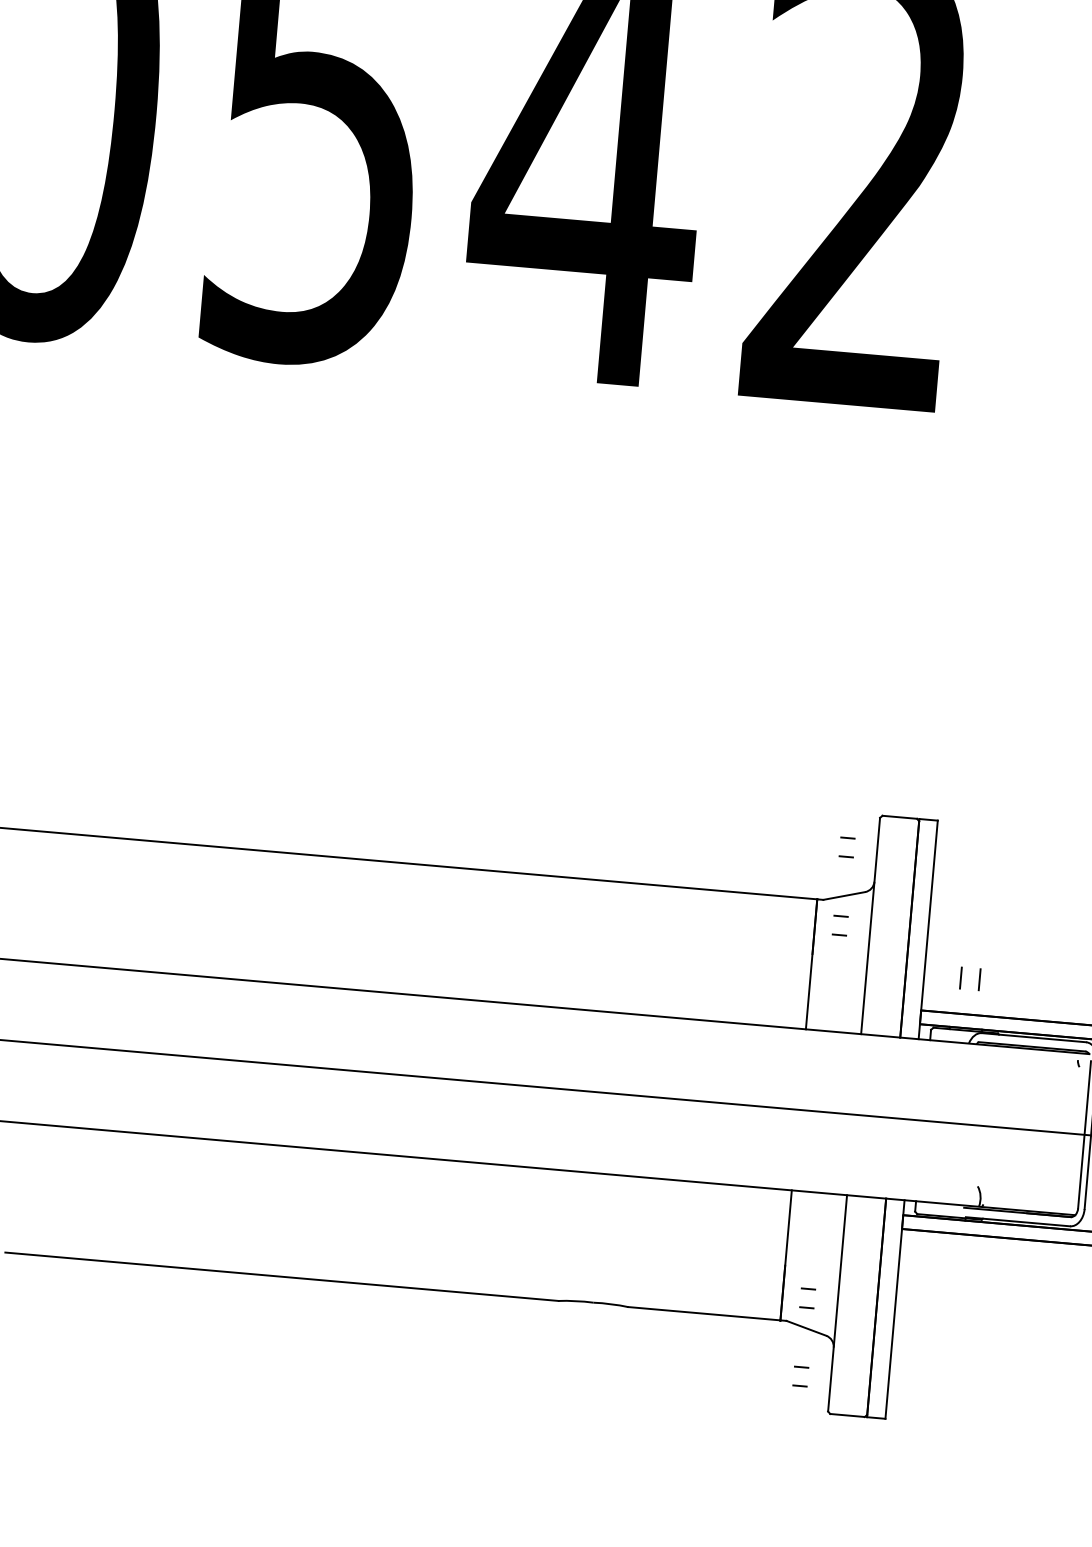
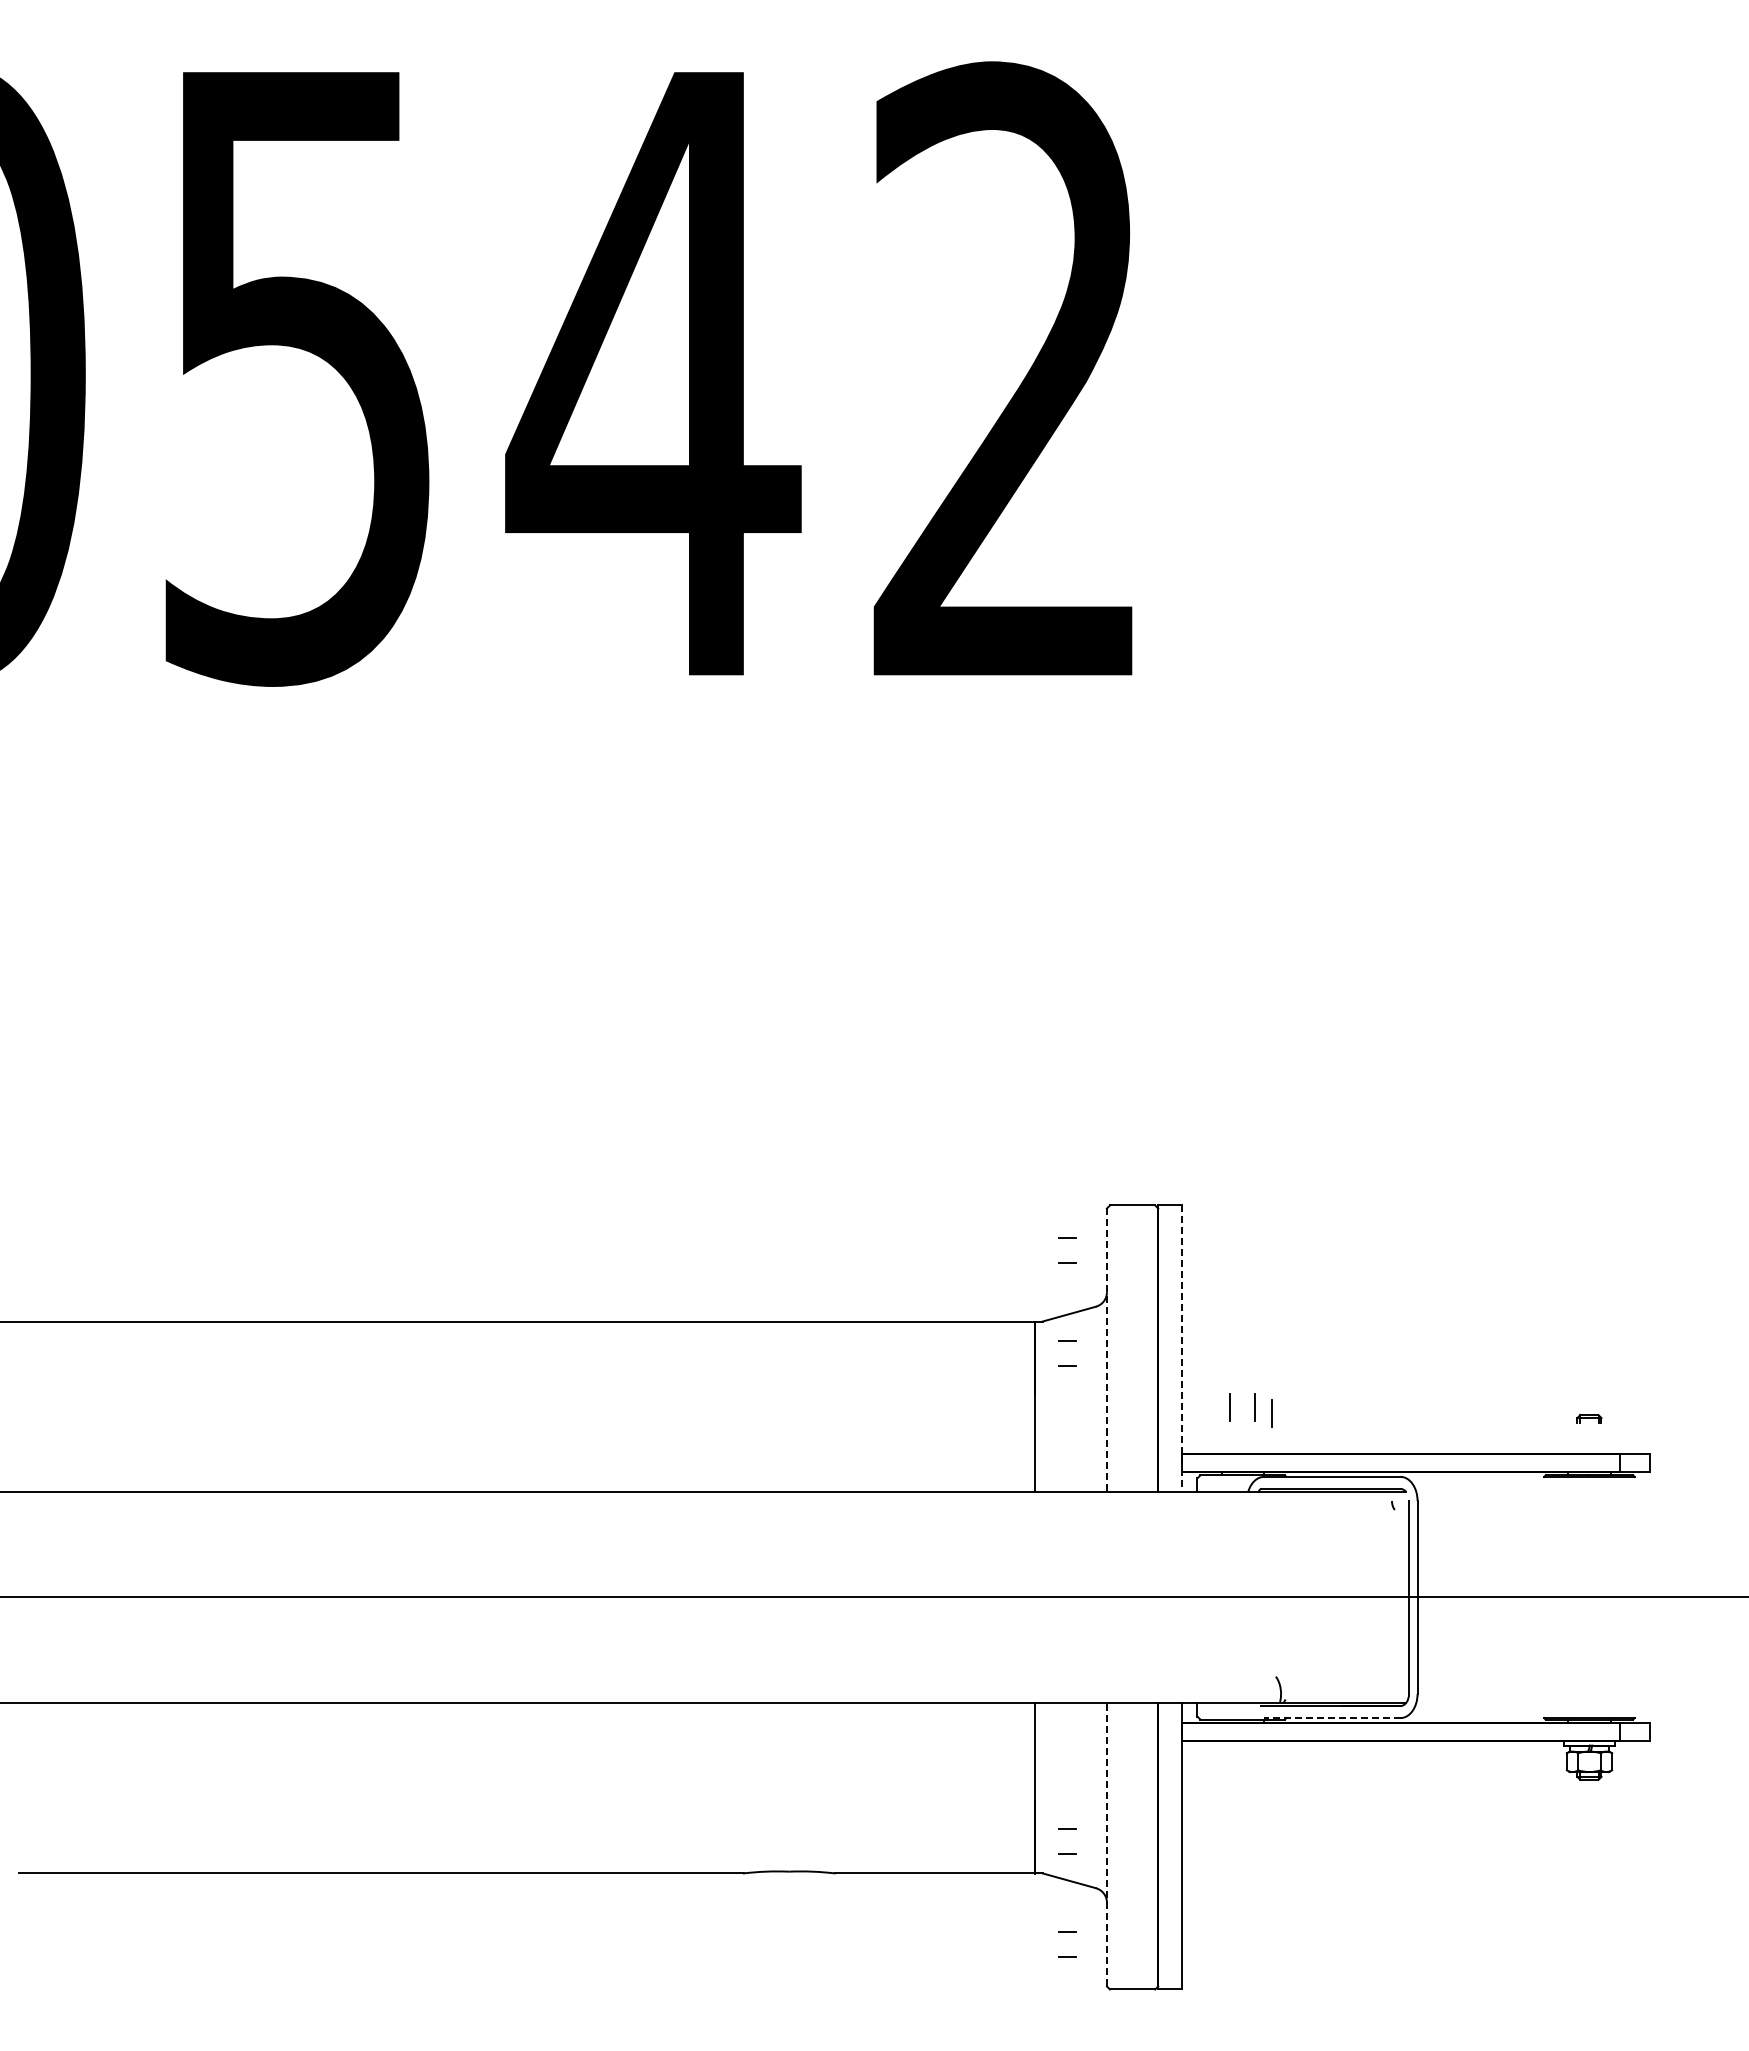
line: (870, 926) -> (1106, 1350), solid -> dashed
line: (928, 930) -> (1182, 1349), solid -> dashed
line: (991, 985) -> (1271, 1413), added
line: (1017, 1222) -> (1331, 1718), solid -> dashed
line: (837, 1303) -> (1106, 1844), solid -> dashed

